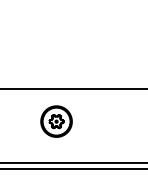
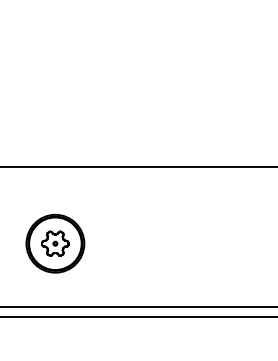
part: (56, 121) -> (55, 243), moved

